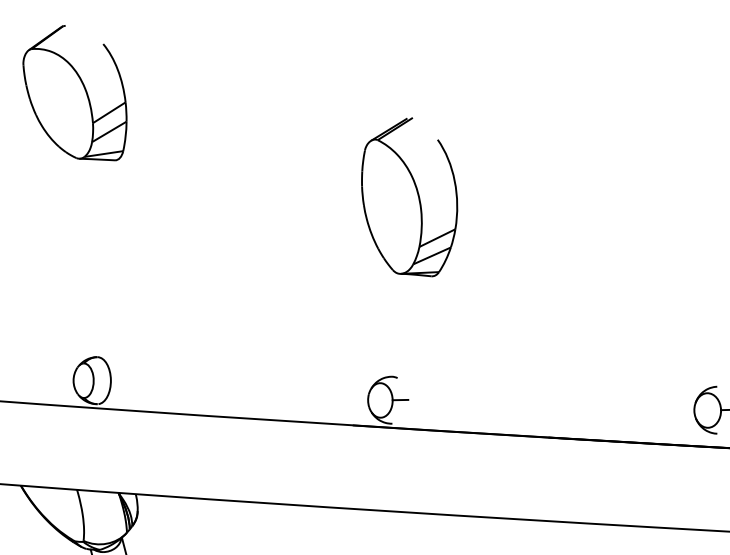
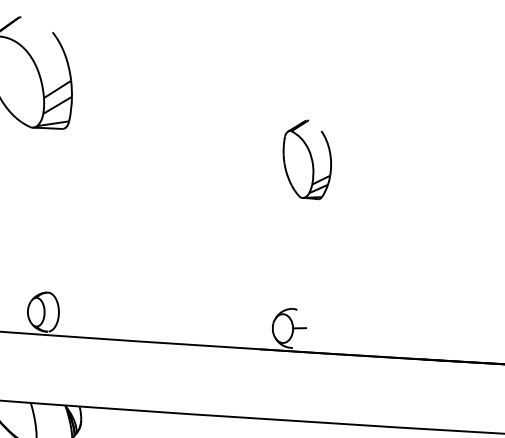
part: (409, 197) -> (307, 159), size x0.6

